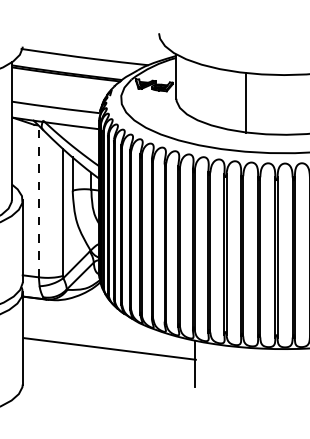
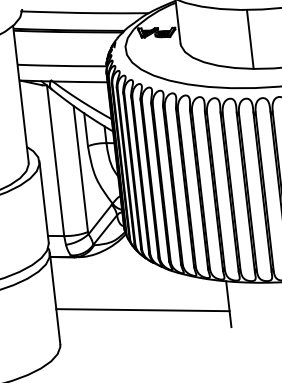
line: (38, 201) -> (55, 160), dashed -> solid
line: (109, 348) -> (142, 309), moved

